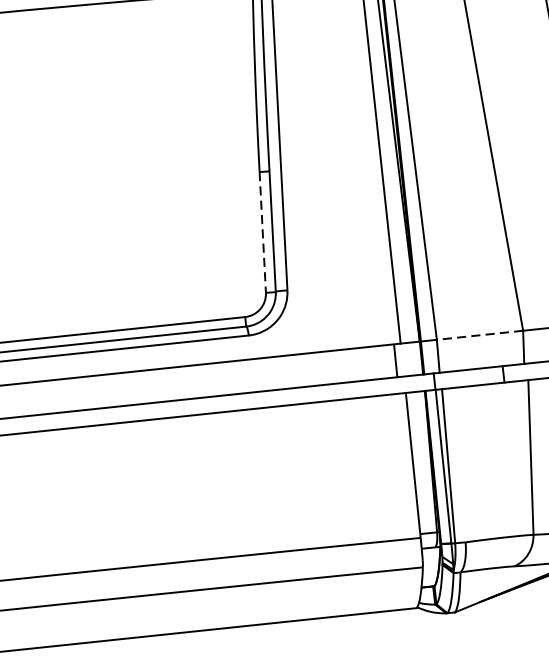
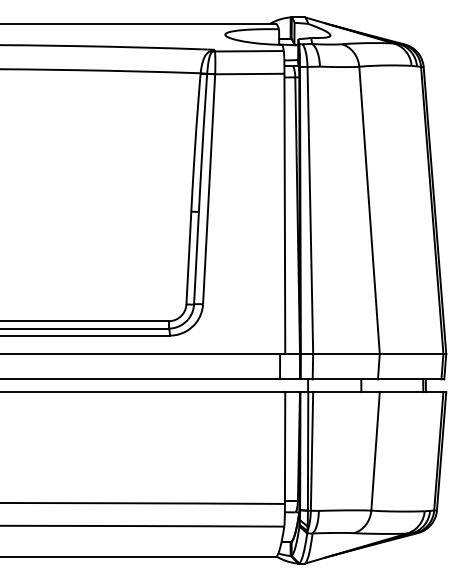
line: (262, 233) -> (188, 258), dashed -> solid
line: (478, 336) -> (345, 354), dashed -> solid

